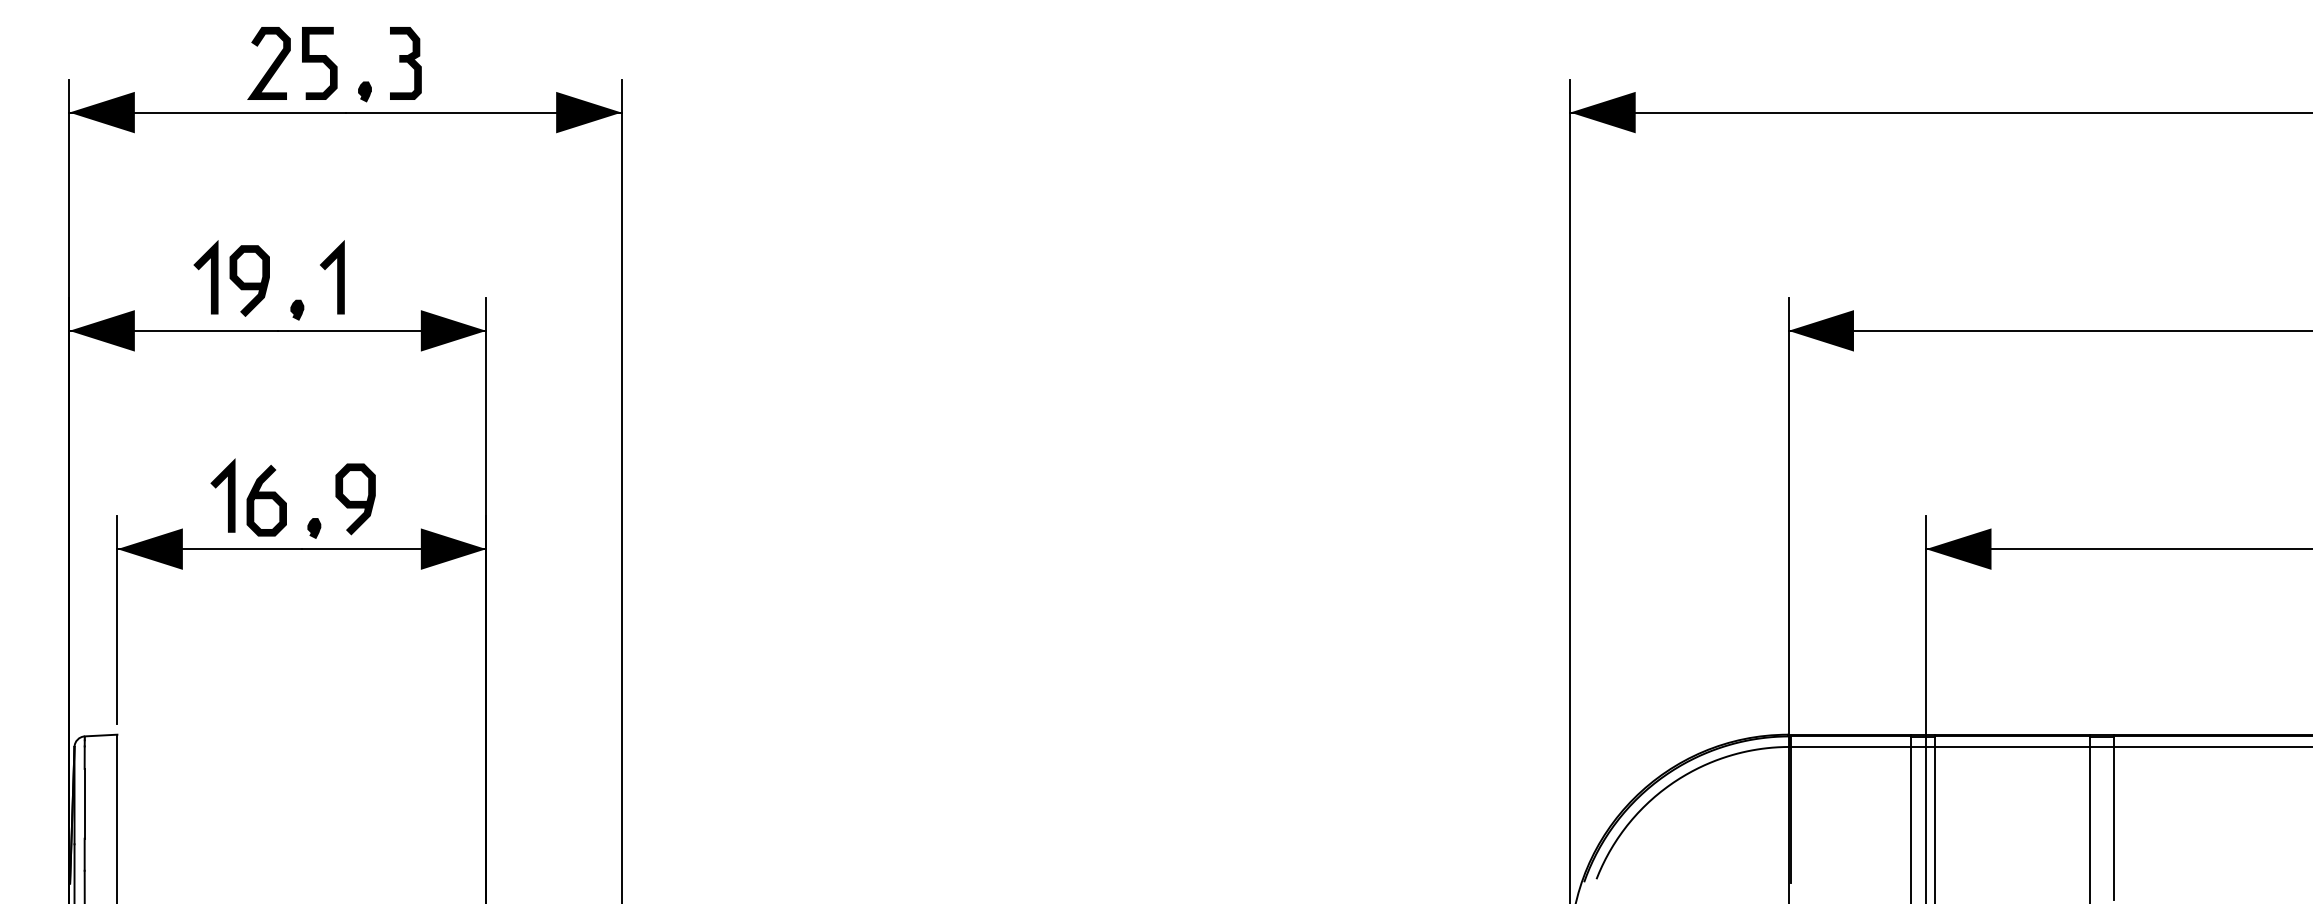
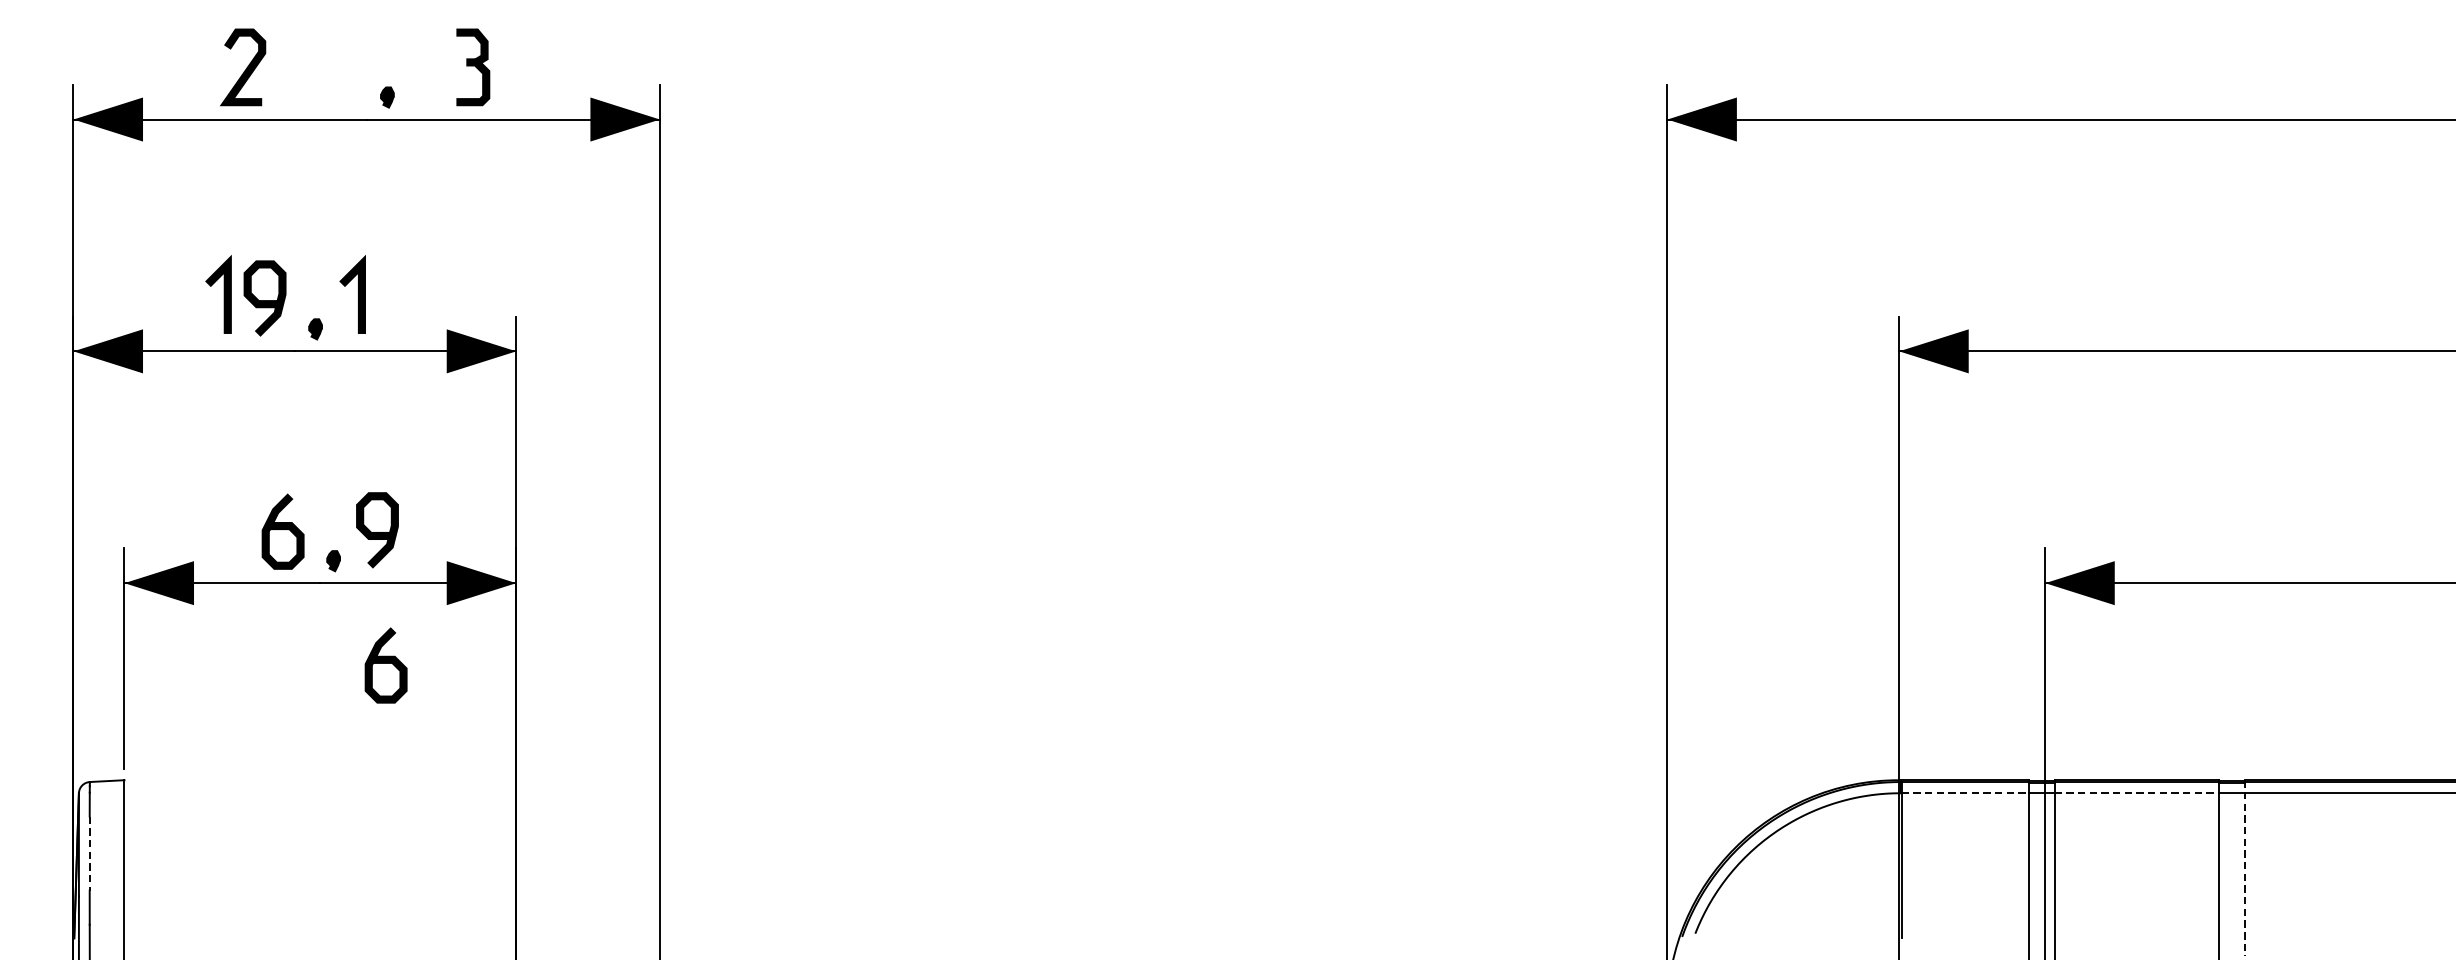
curve: (319, 62) -> (339, 66), removed
part: (405, 63) -> (472, 67), moved
curve: (271, 64) -> (245, 68), moved
line: (228, 495) -> (242, 526), removed
curve: (363, 625) -> (385, 664), added
line: (1851, 746) -> (1966, 792), solid -> dashed
line: (2012, 746) -> (2137, 792), solid -> dashed
line: (84, 803) -> (89, 853), solid -> dashed
line: (2113, 817) -> (2244, 868), solid -> dashed

